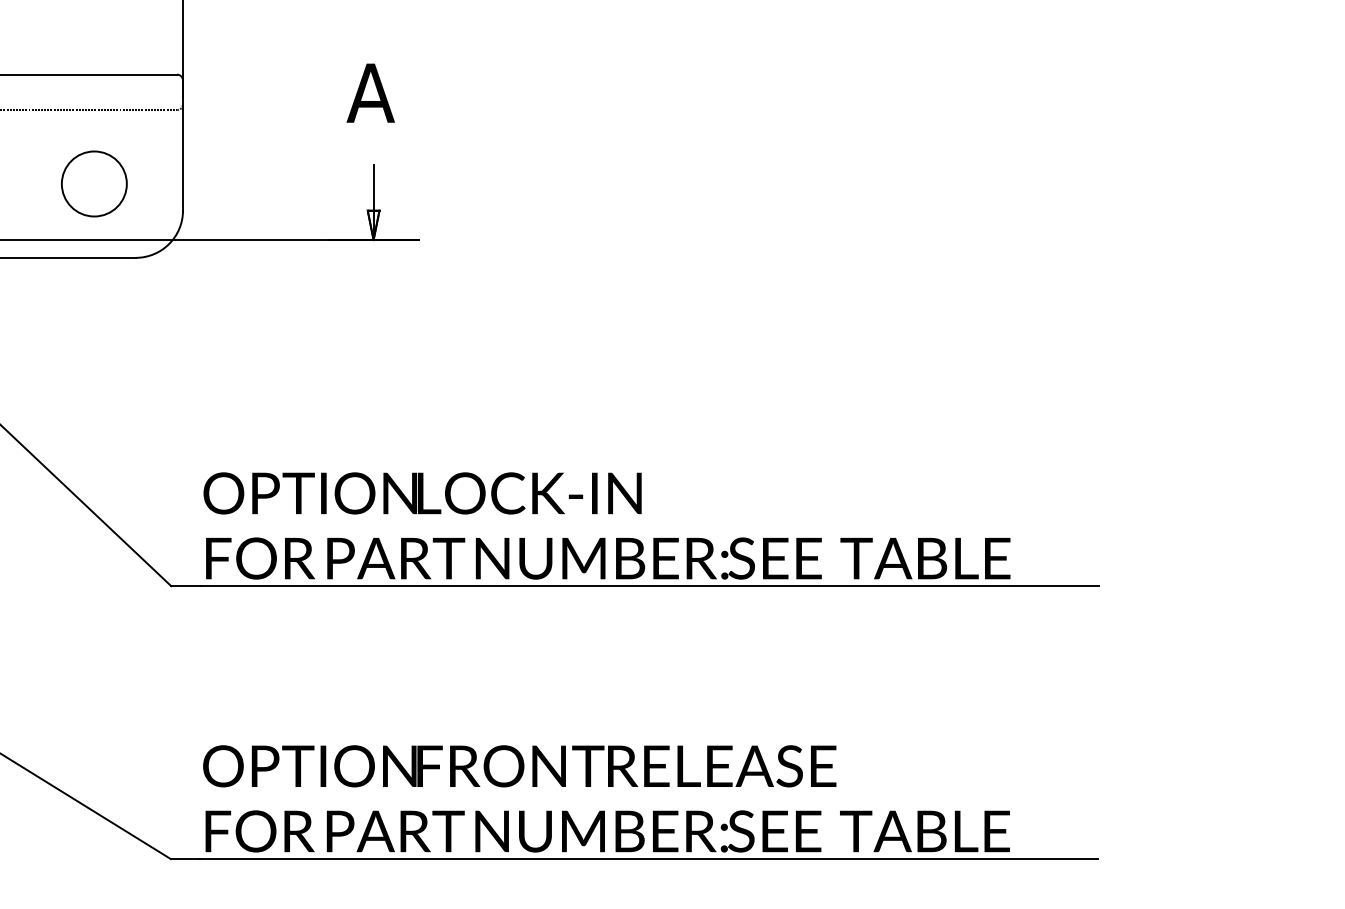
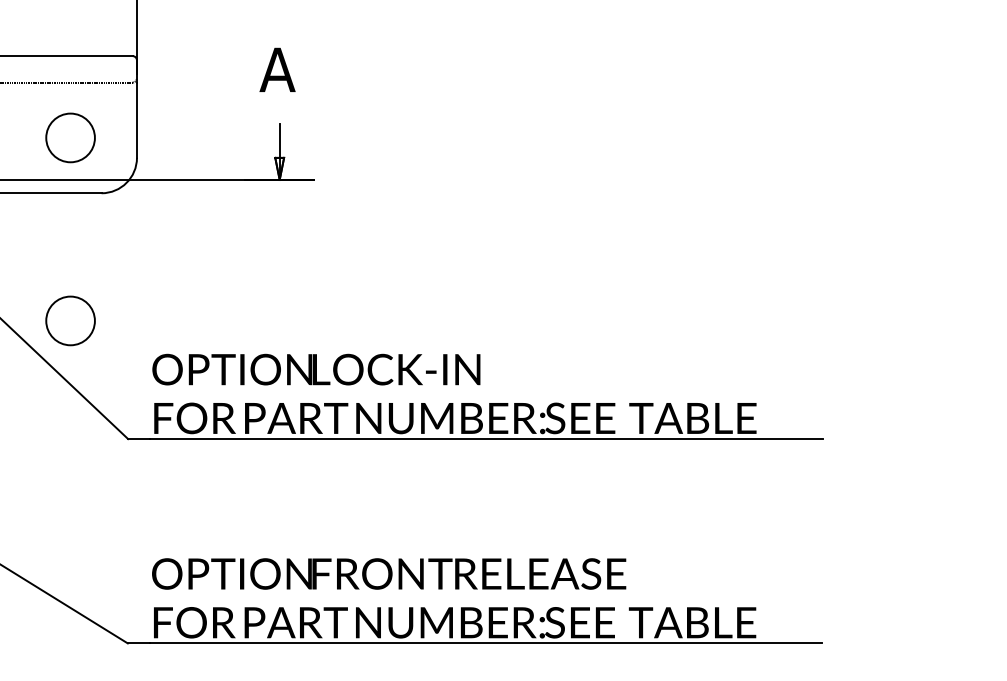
circle: (94, 427) -> (70, 320), added

